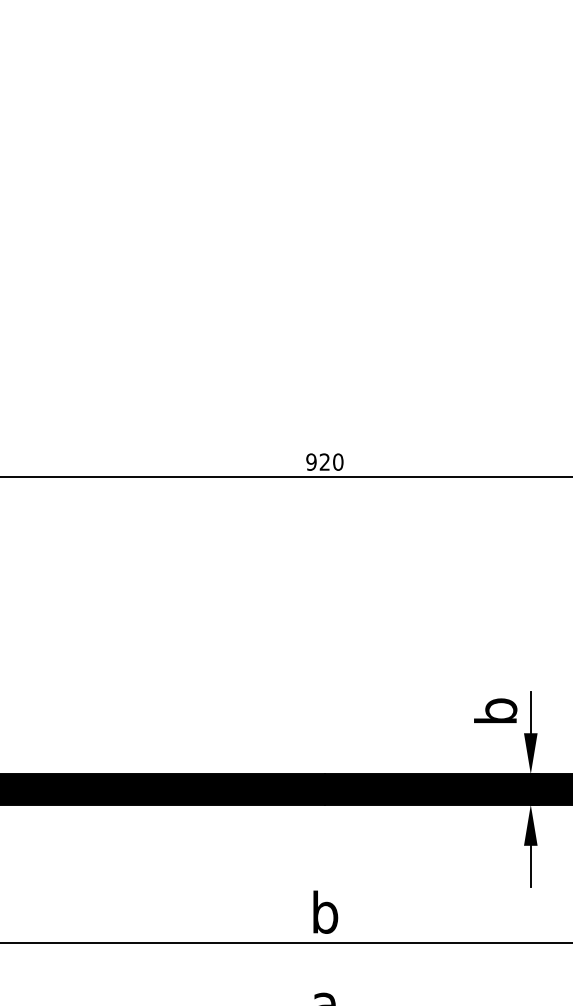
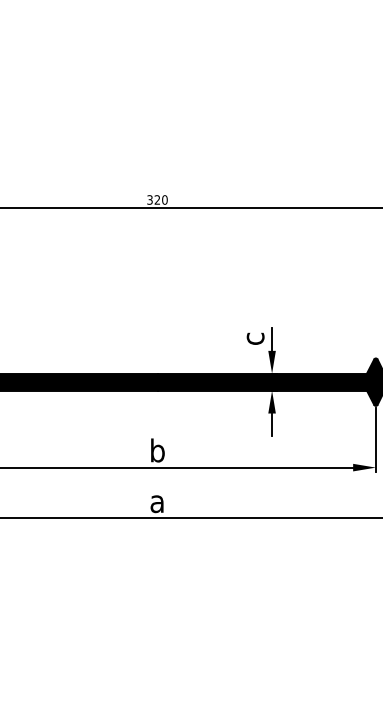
text: (310, 461) -> (149, 199), 920 -> 320
text: (495, 711) -> (252, 338), b -> c

